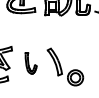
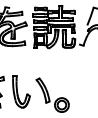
part: (31, 62) -> (21, 91), size x1.67

